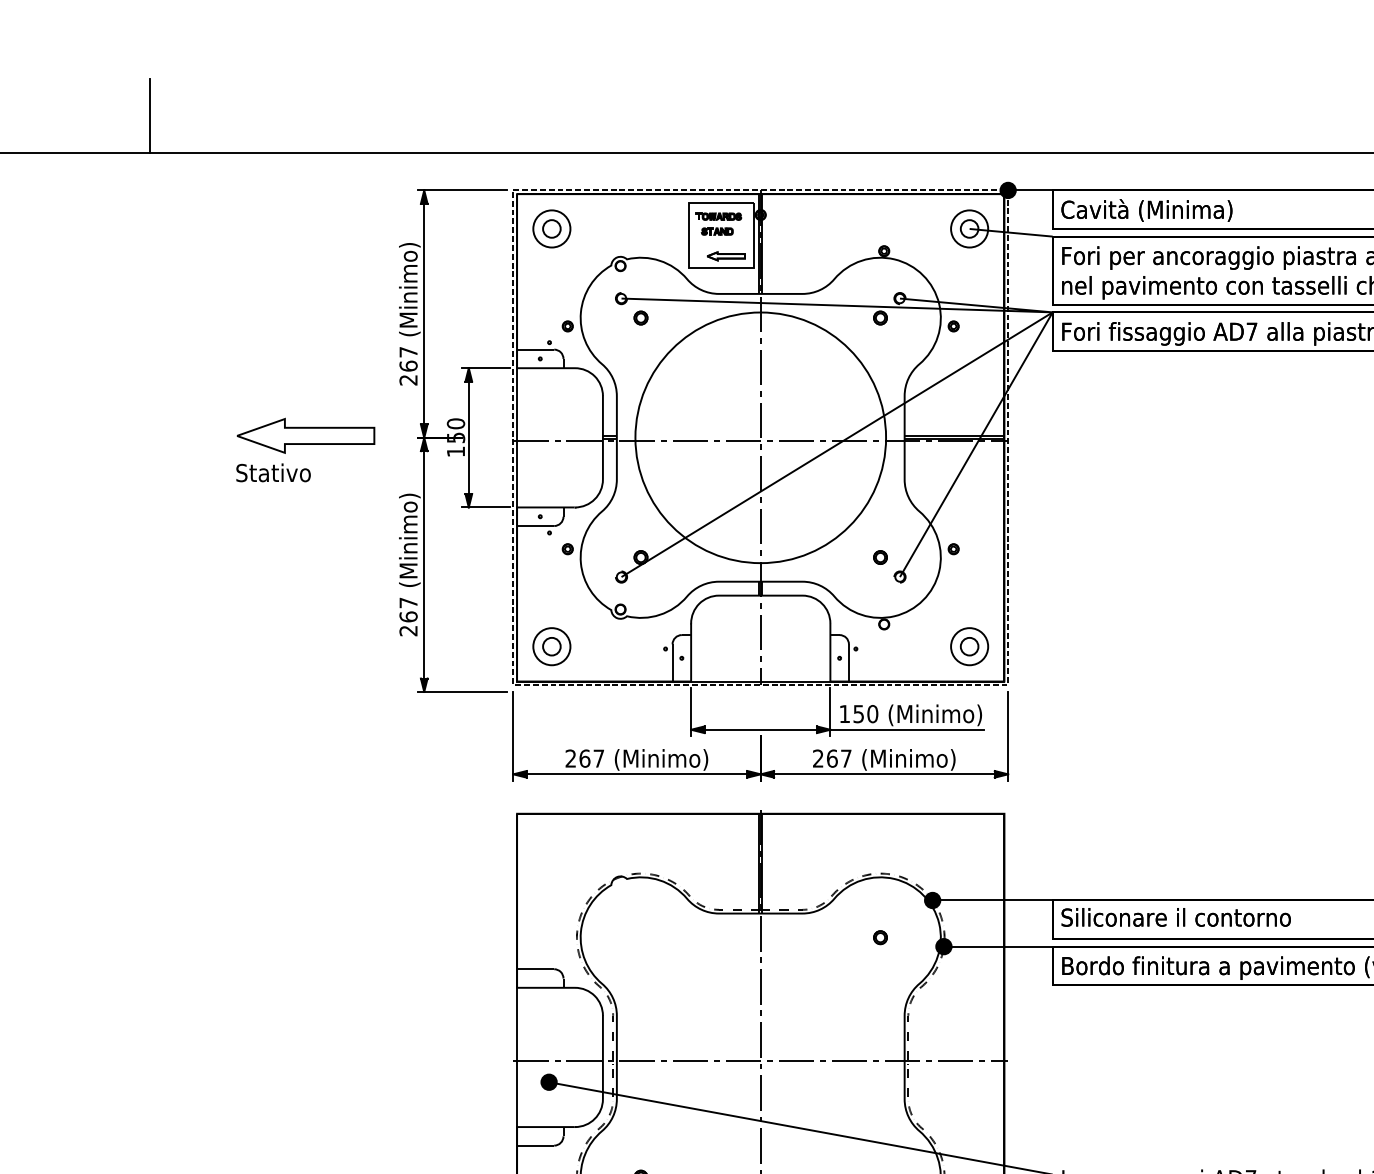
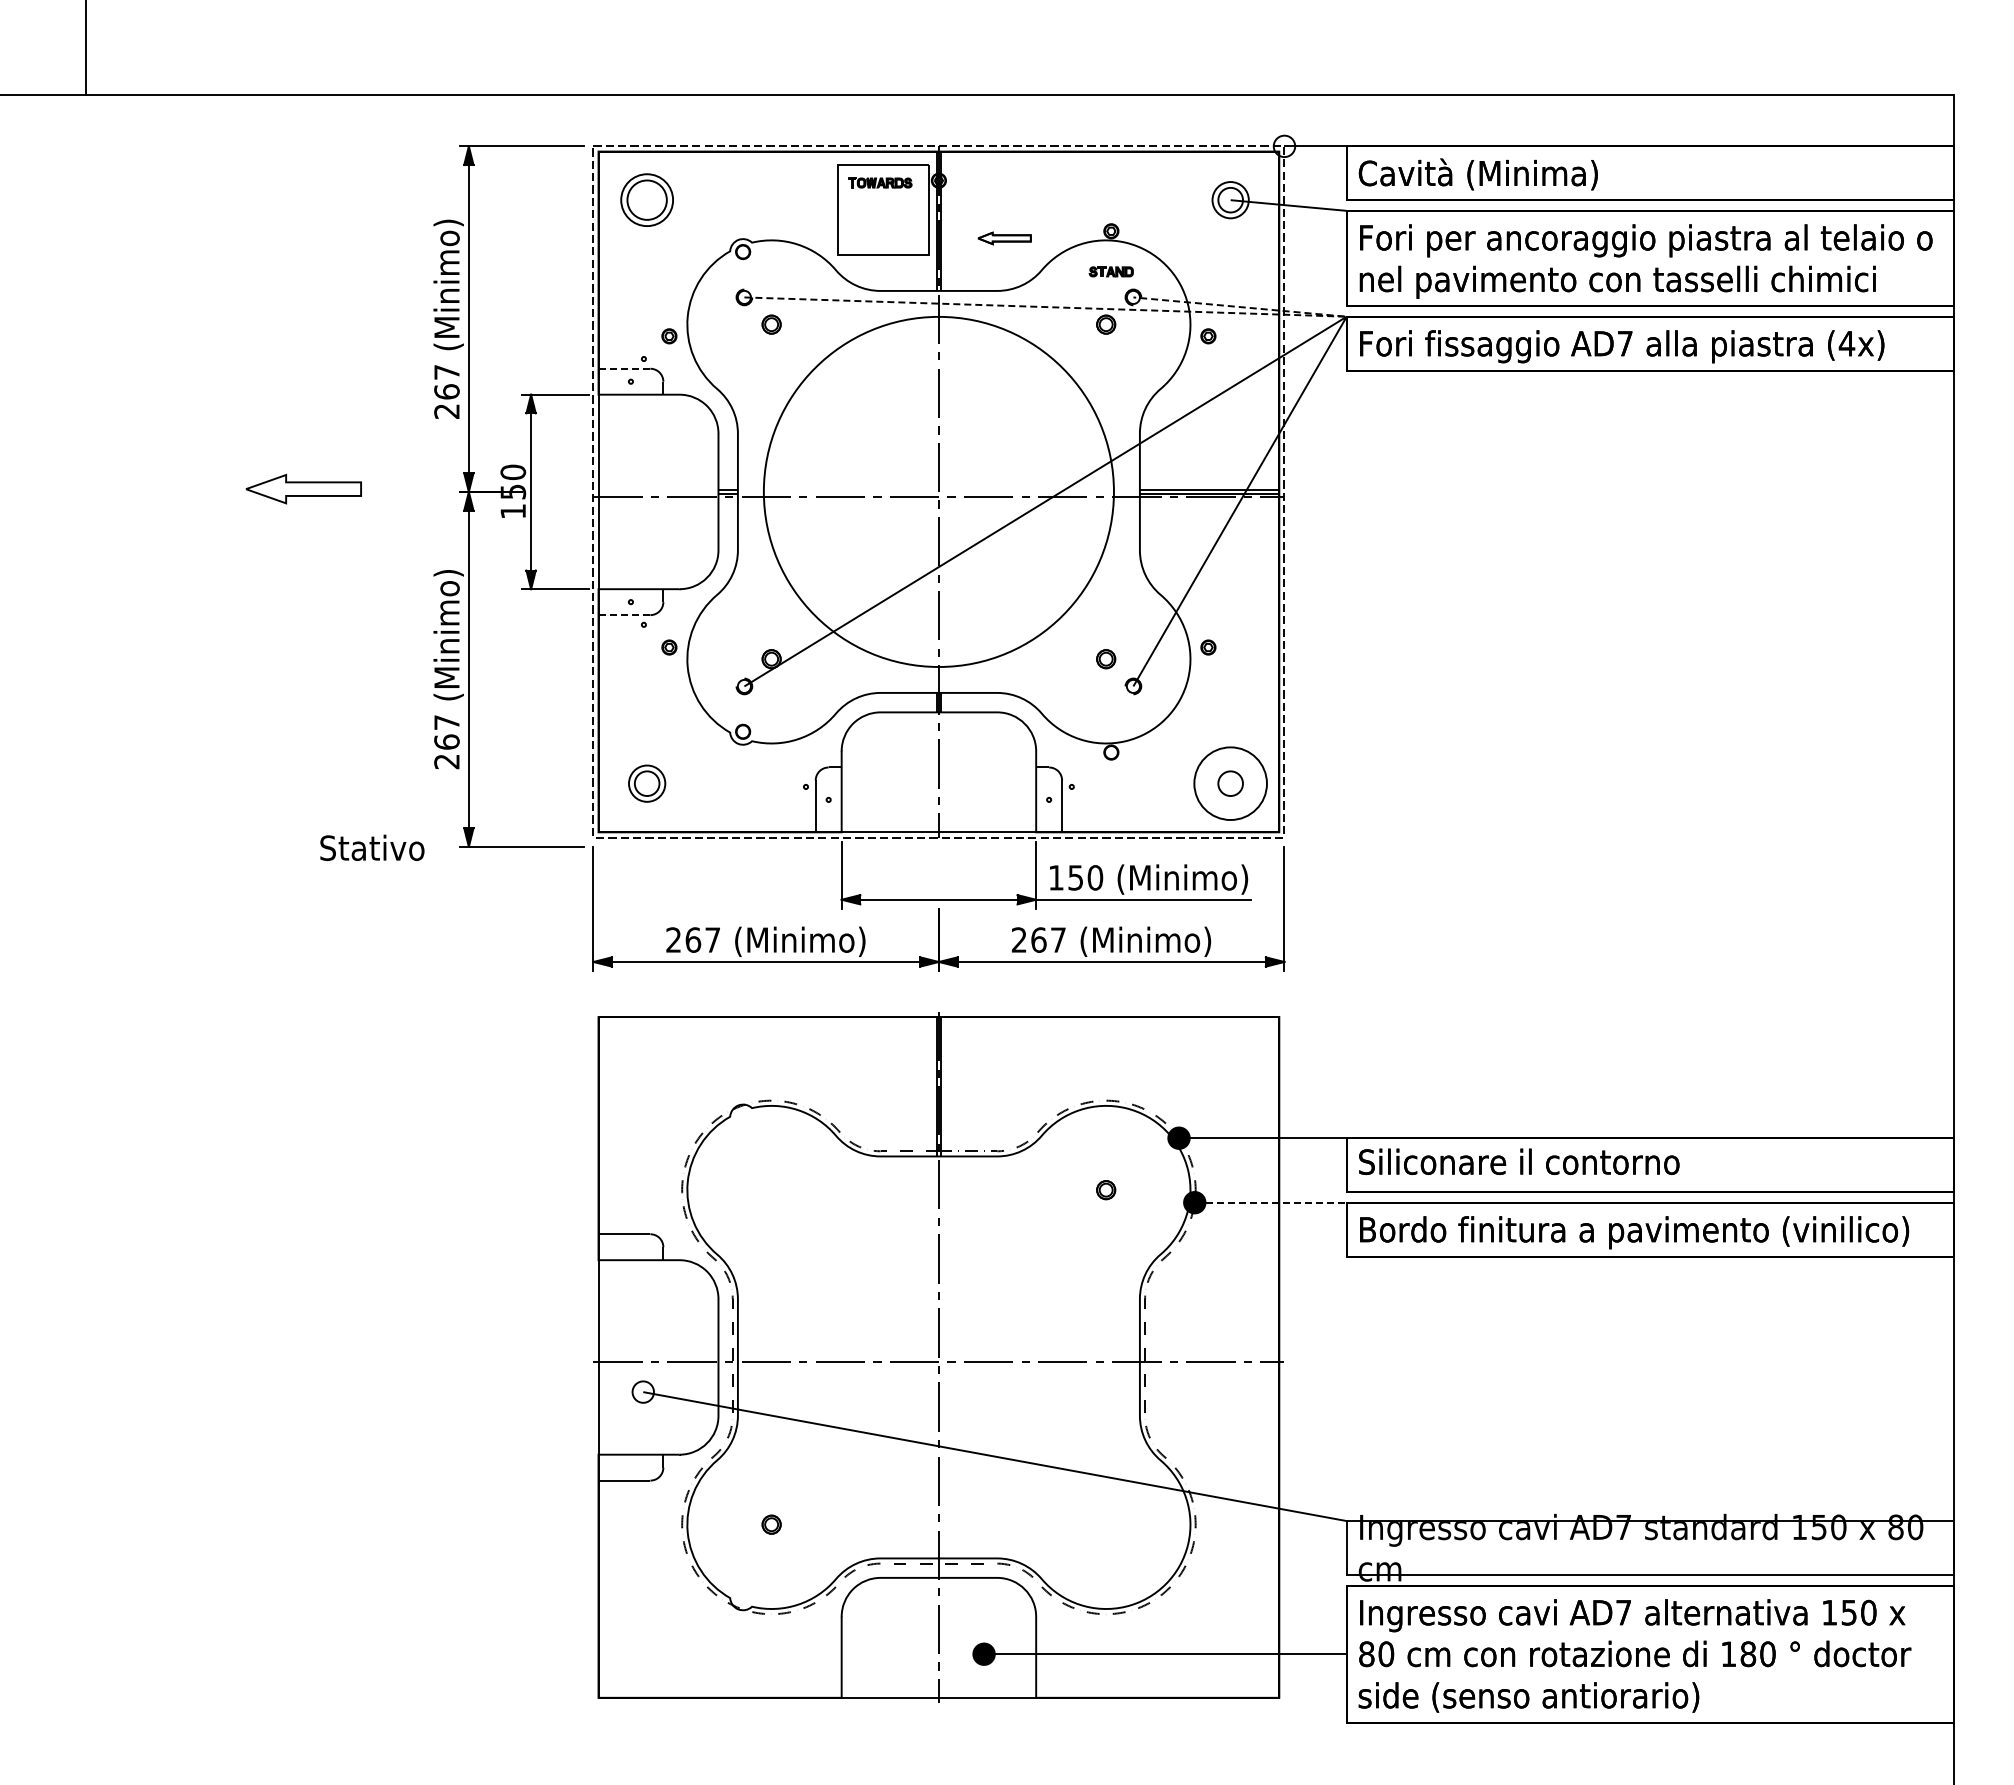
fill: (1008, 190) -> (1284, 146), removed
circle: (551, 228) -> (646, 199), size x1.6
circle: (969, 229) -> (1230, 200), size x0.7
part: (716, 231) -> (1110, 271), moved
part: (726, 256) -> (1004, 238), moved
line: (914, 307) -> (1153, 310), solid -> dashed
line: (535, 349) -> (624, 368), solid -> dashed
part: (305, 435) -> (303, 488), size x0.6
text: (273, 472) -> (372, 847), moved
line: (535, 526) -> (624, 615), solid -> dashed
circle: (552, 646) -> (647, 783), size x0.7
circle: (969, 646) -> (1230, 783), size x1.4
line: (998, 946) -> (1270, 1202), solid -> dashed
fill: (548, 1081) -> (642, 1391), removed

